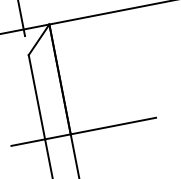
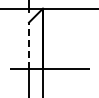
line: (37, 96) -> (29, 45), solid -> dashed

